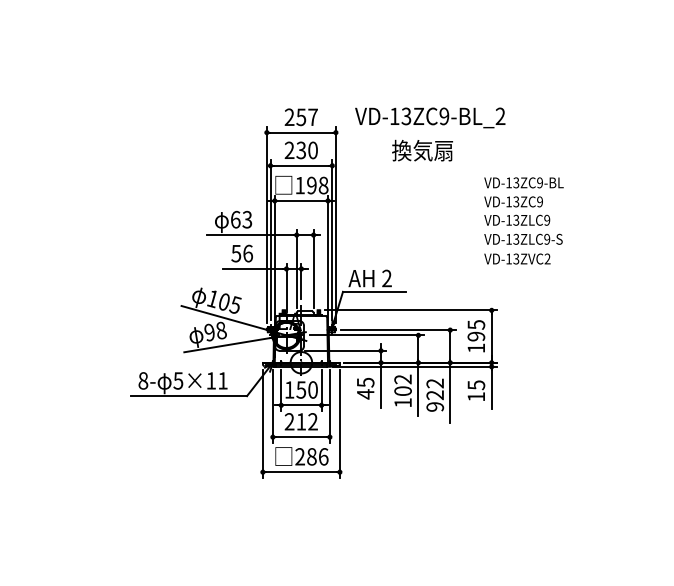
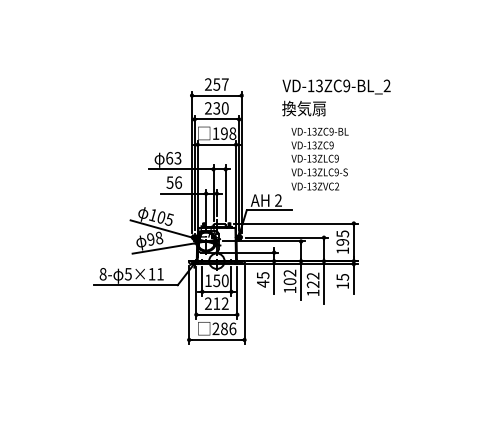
text: (430, 117) -> (336, 86), moved
text: (523, 220) -> (319, 158), moved
text: (434, 406) -> (312, 292), 922 -> 122

